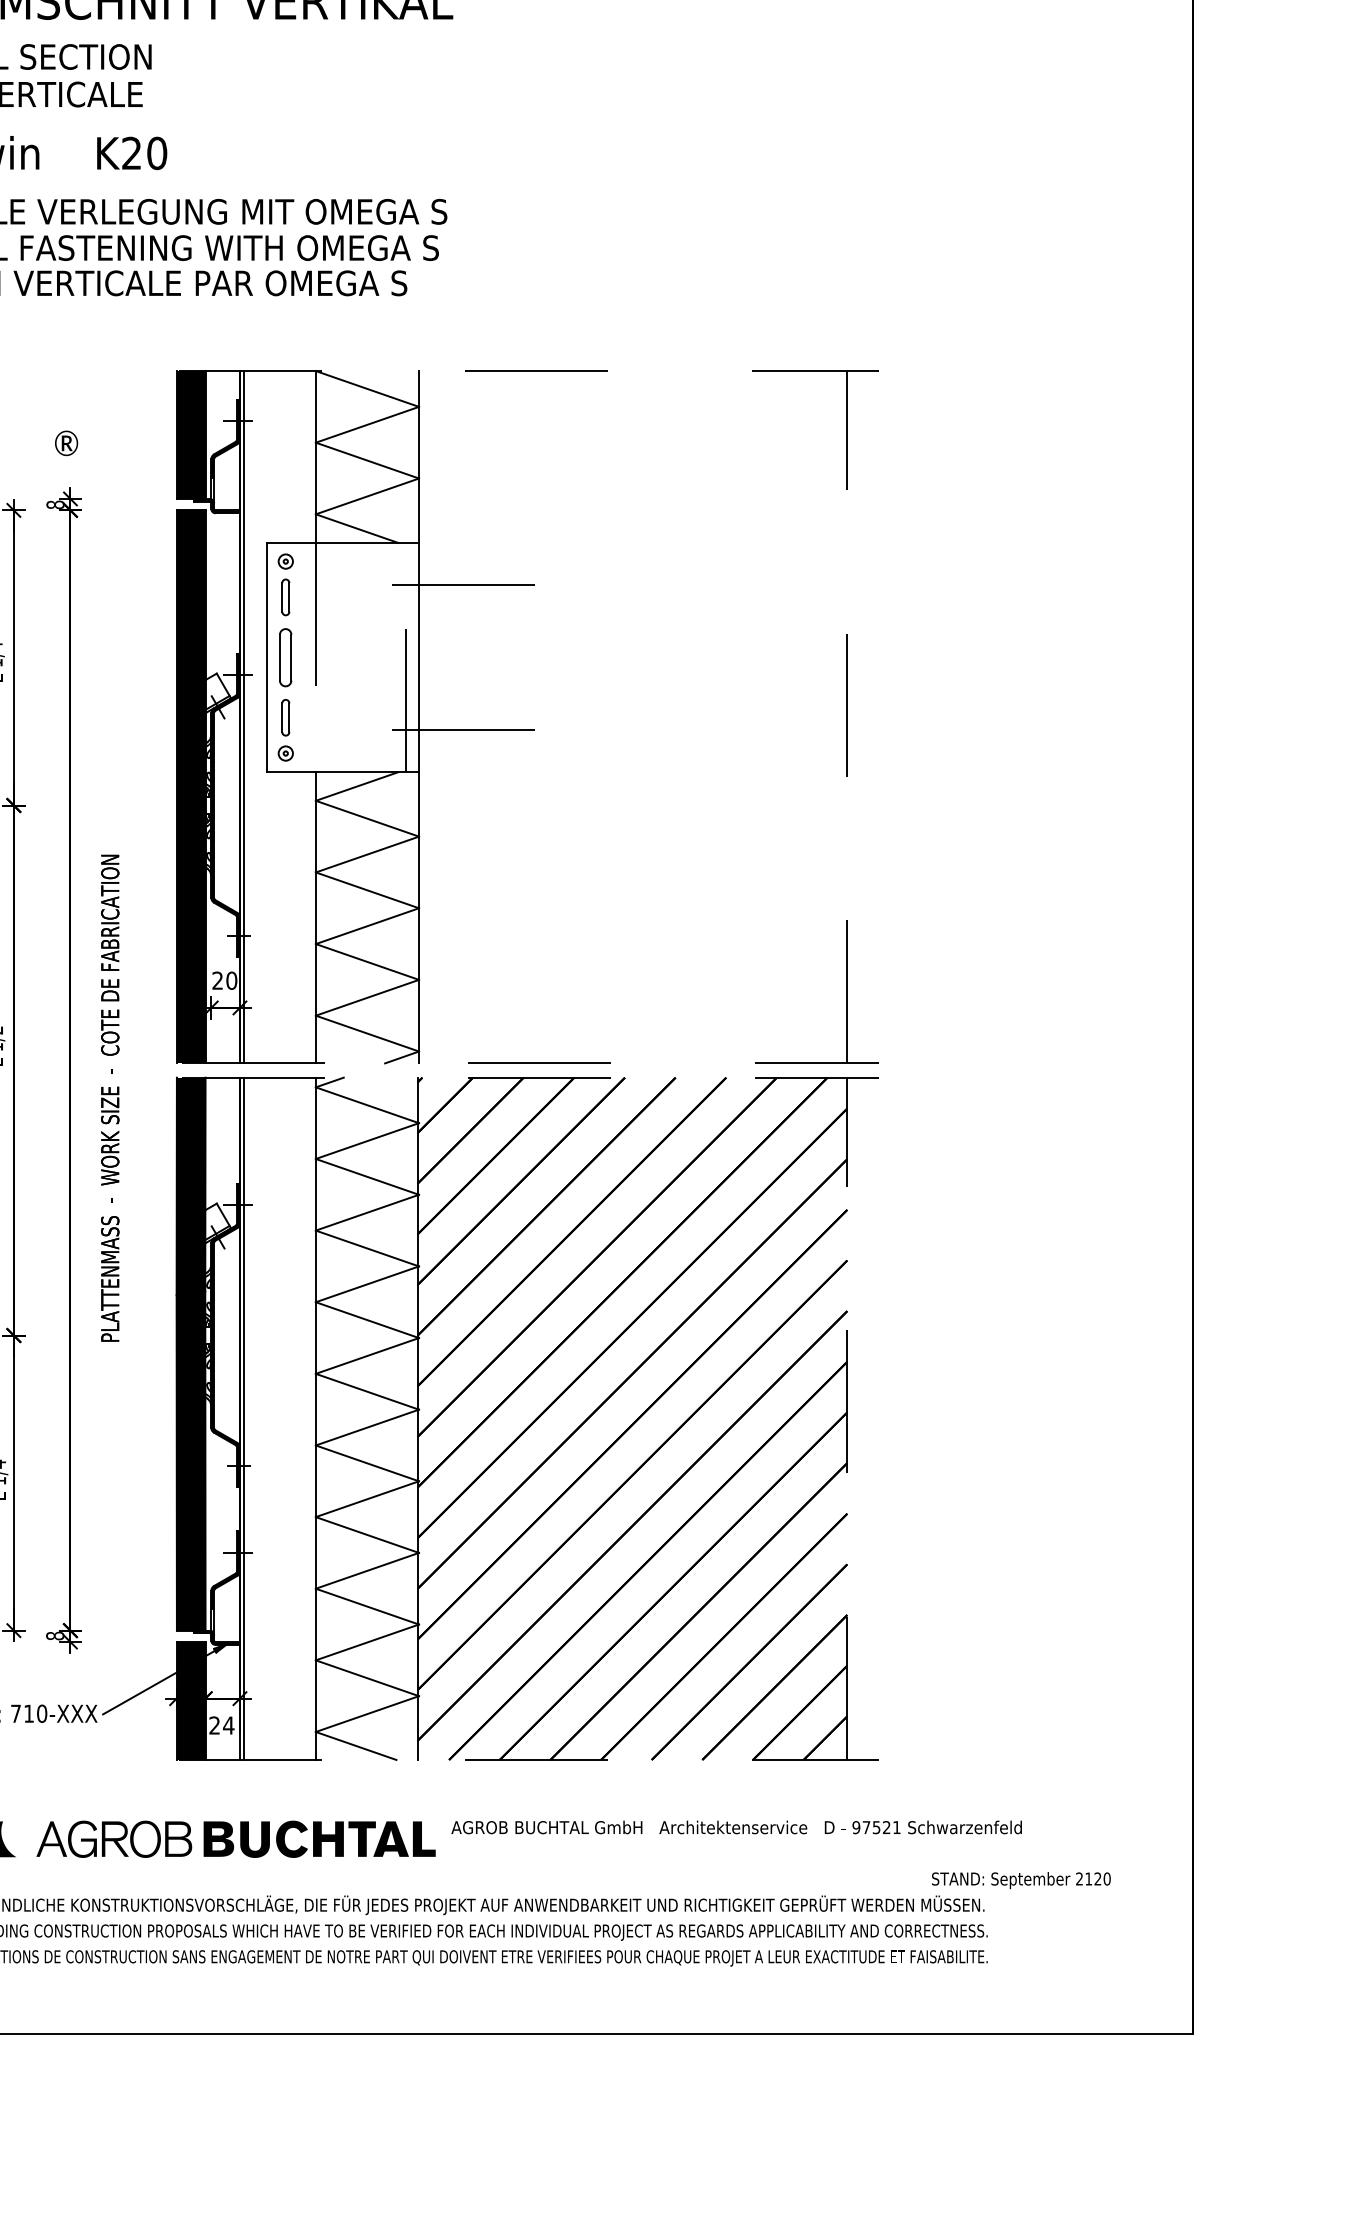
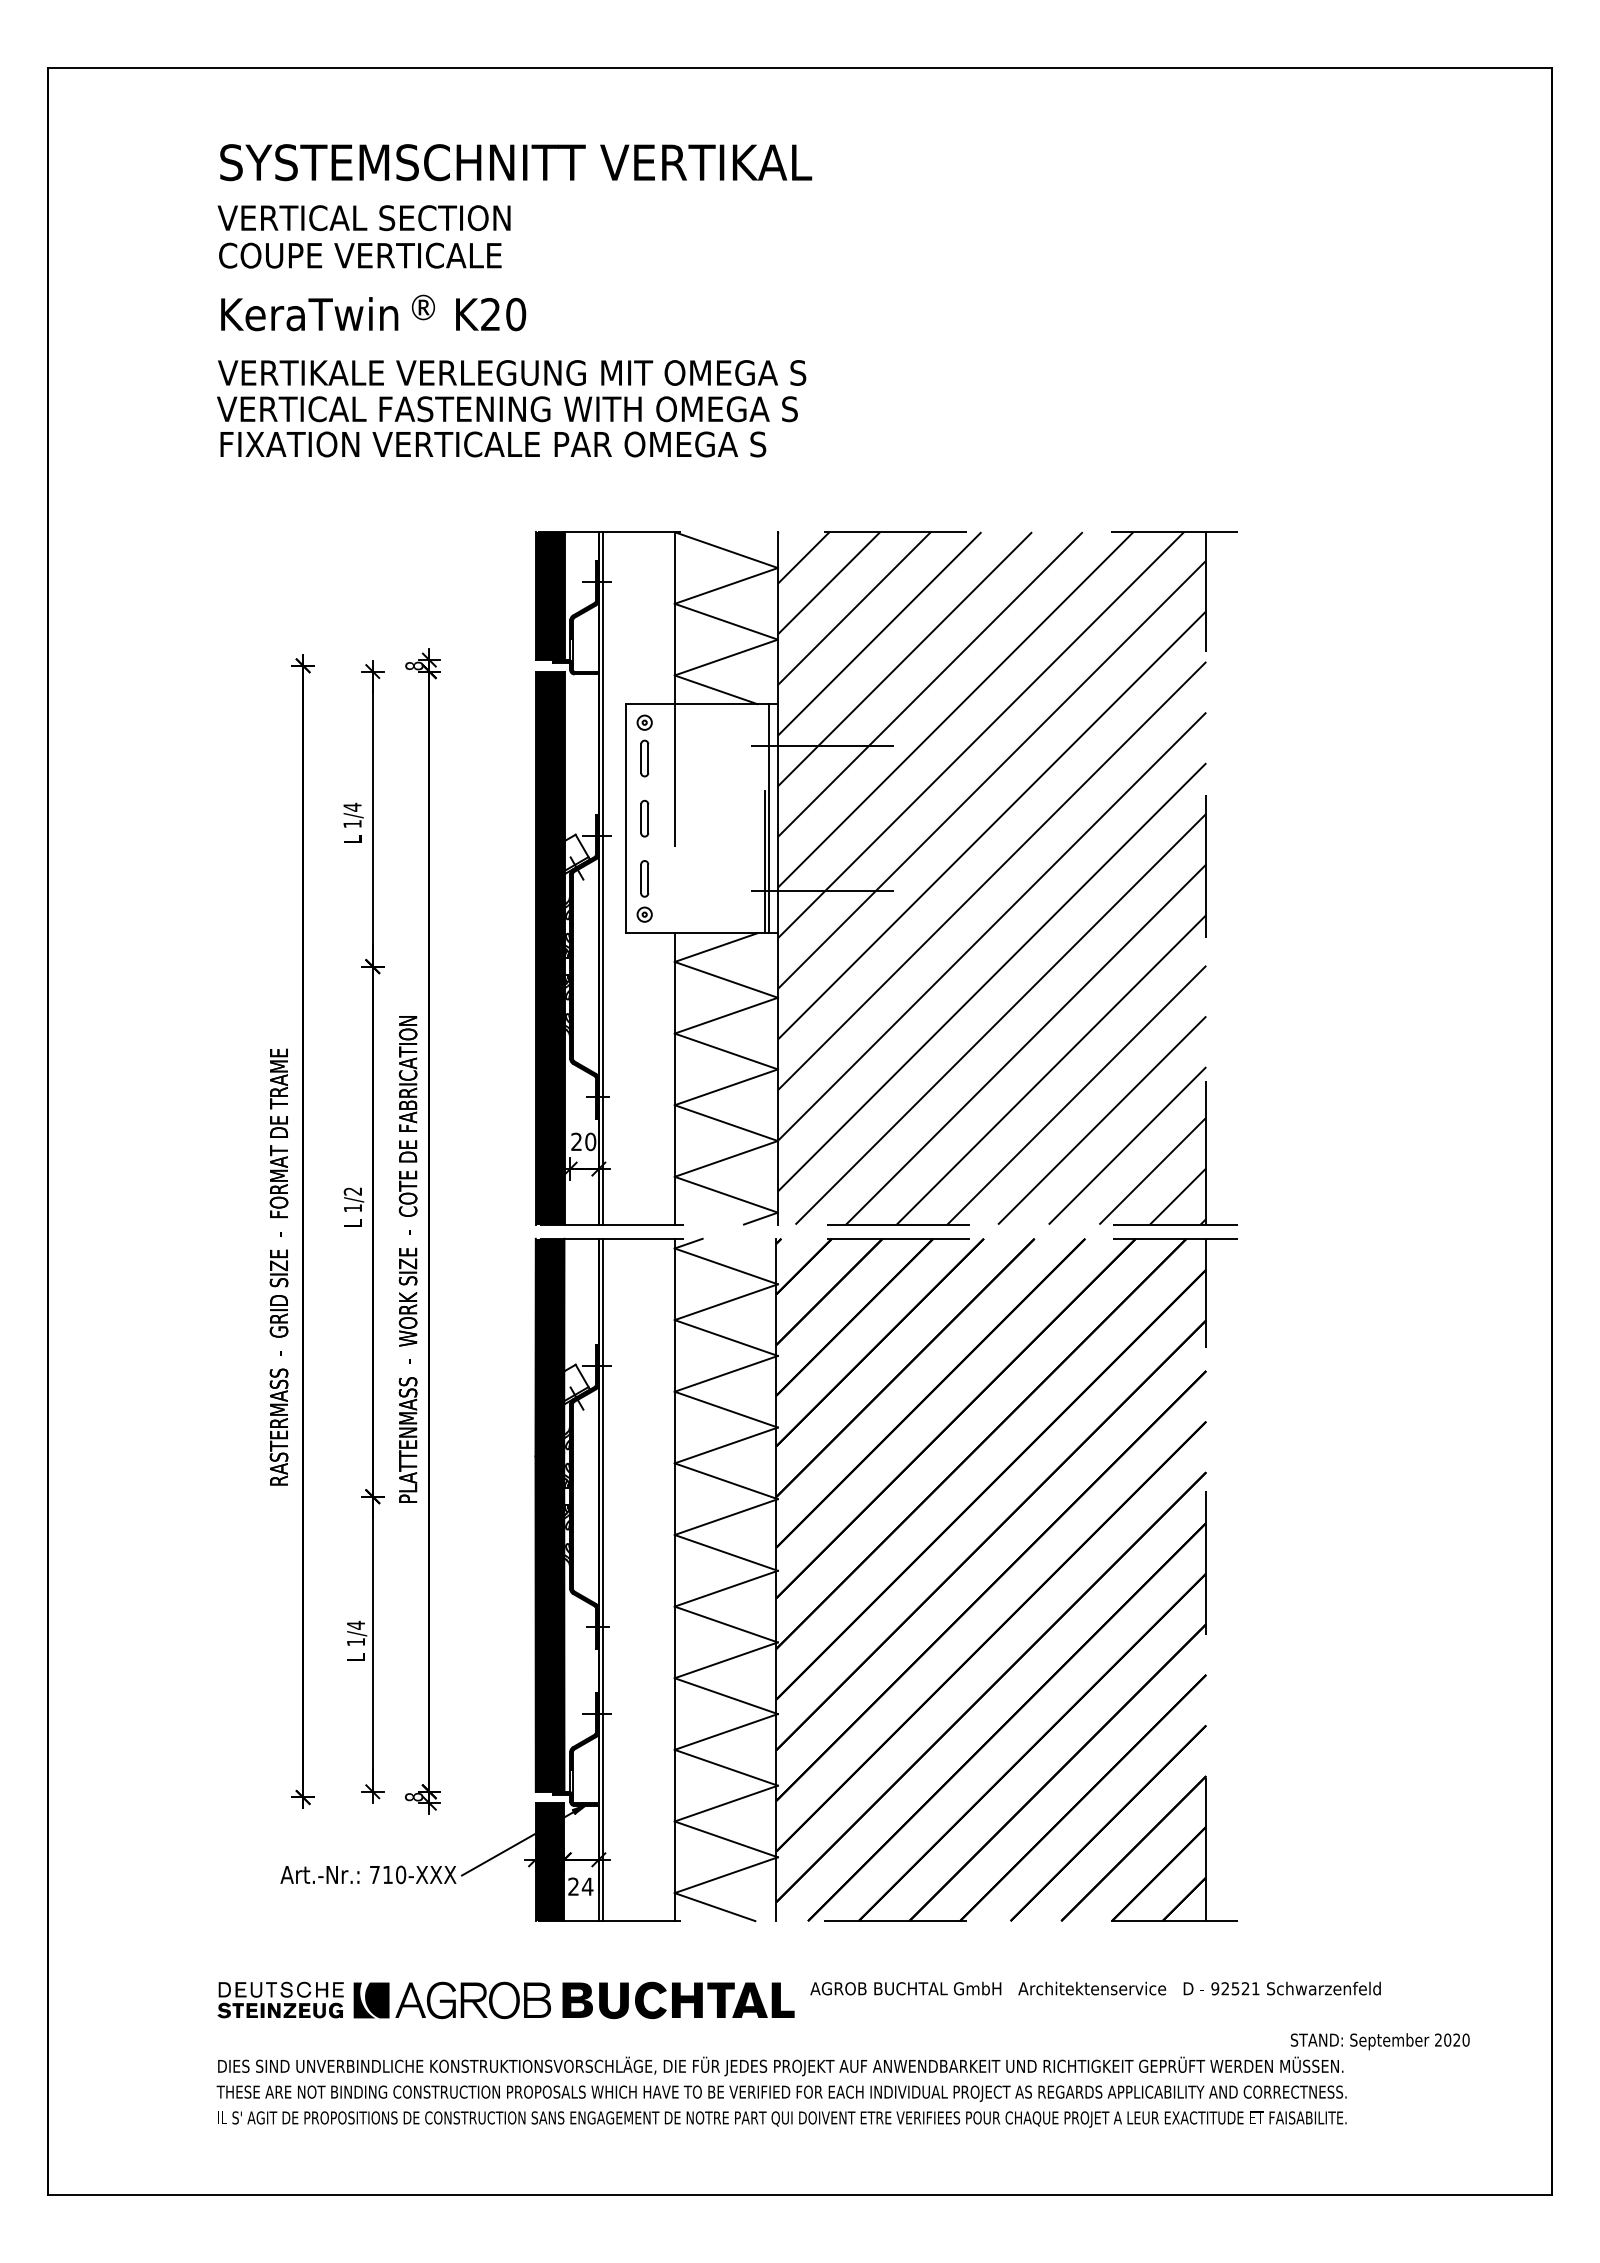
text: (65, 443) -> (422, 307), moved
part: (285, 657) -> (644, 818), size x0.62
line: (410, 657) -> (769, 818), added
hatch: (632, 717) -> (991, 878), added
text: (109, 1098) -> (407, 1259), moved
text: (866, 1827) -> (1225, 1988), 97521 -> 92521
fill: (18, 1839) -> (377, 2000), added
text: (1088, 1878) -> (1447, 2039), 2120 -> 2020

